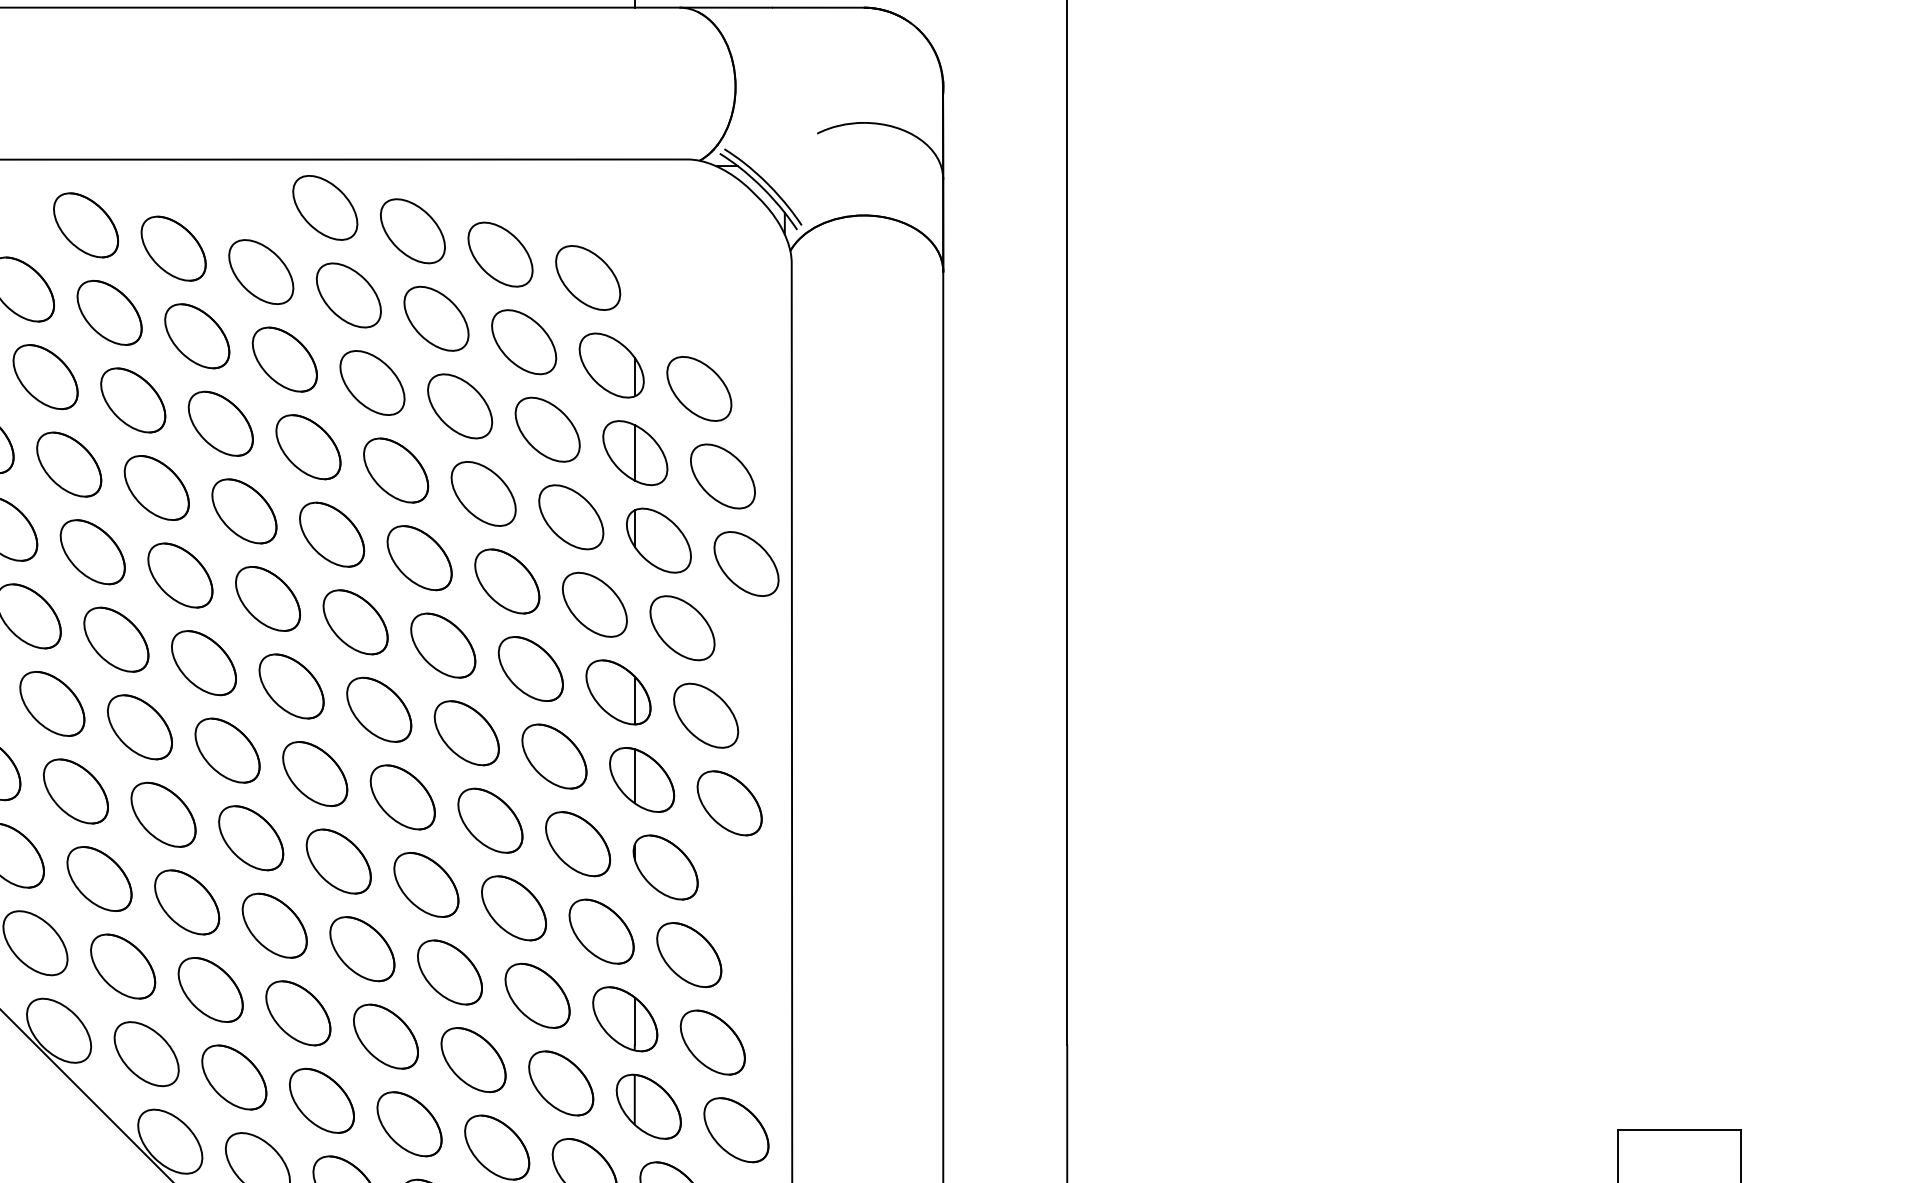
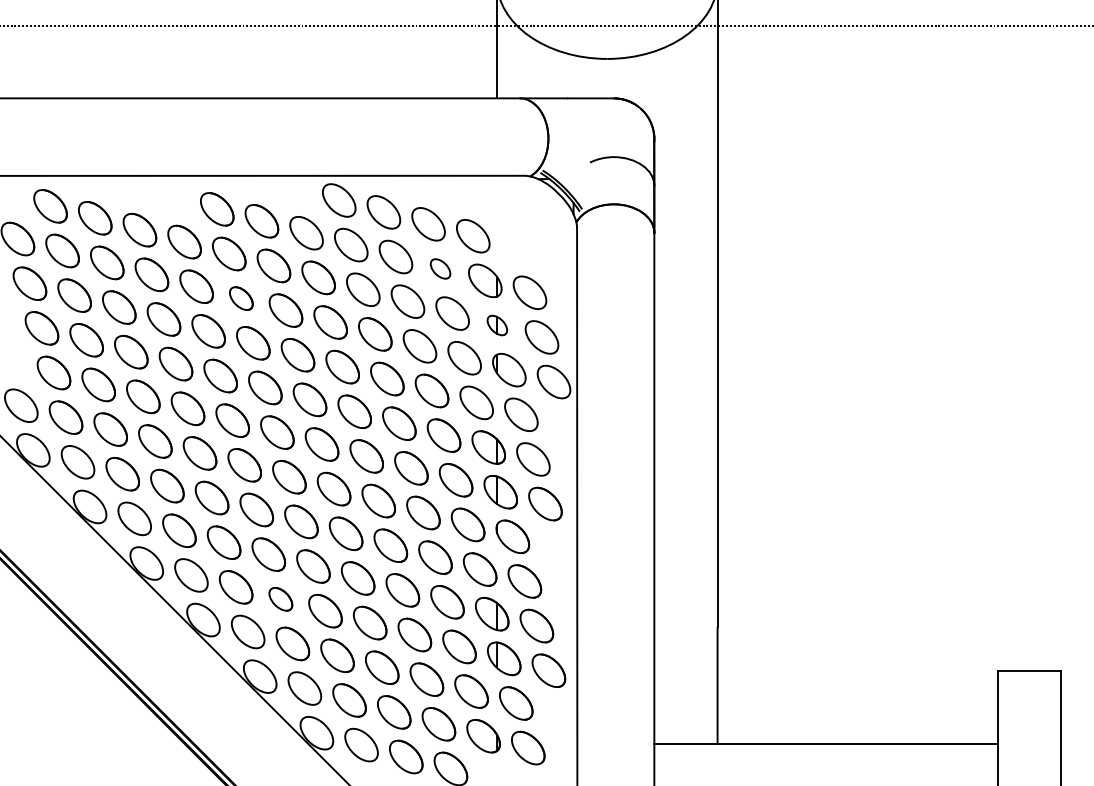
part: (523, 341) -> (440, 268), size x0.6
part: (133, 400) -> (241, 298), size x0.7
part: (635, 453) -> (497, 325), size x0.6
part: (210, 990) -> (280, 599), size x0.7

